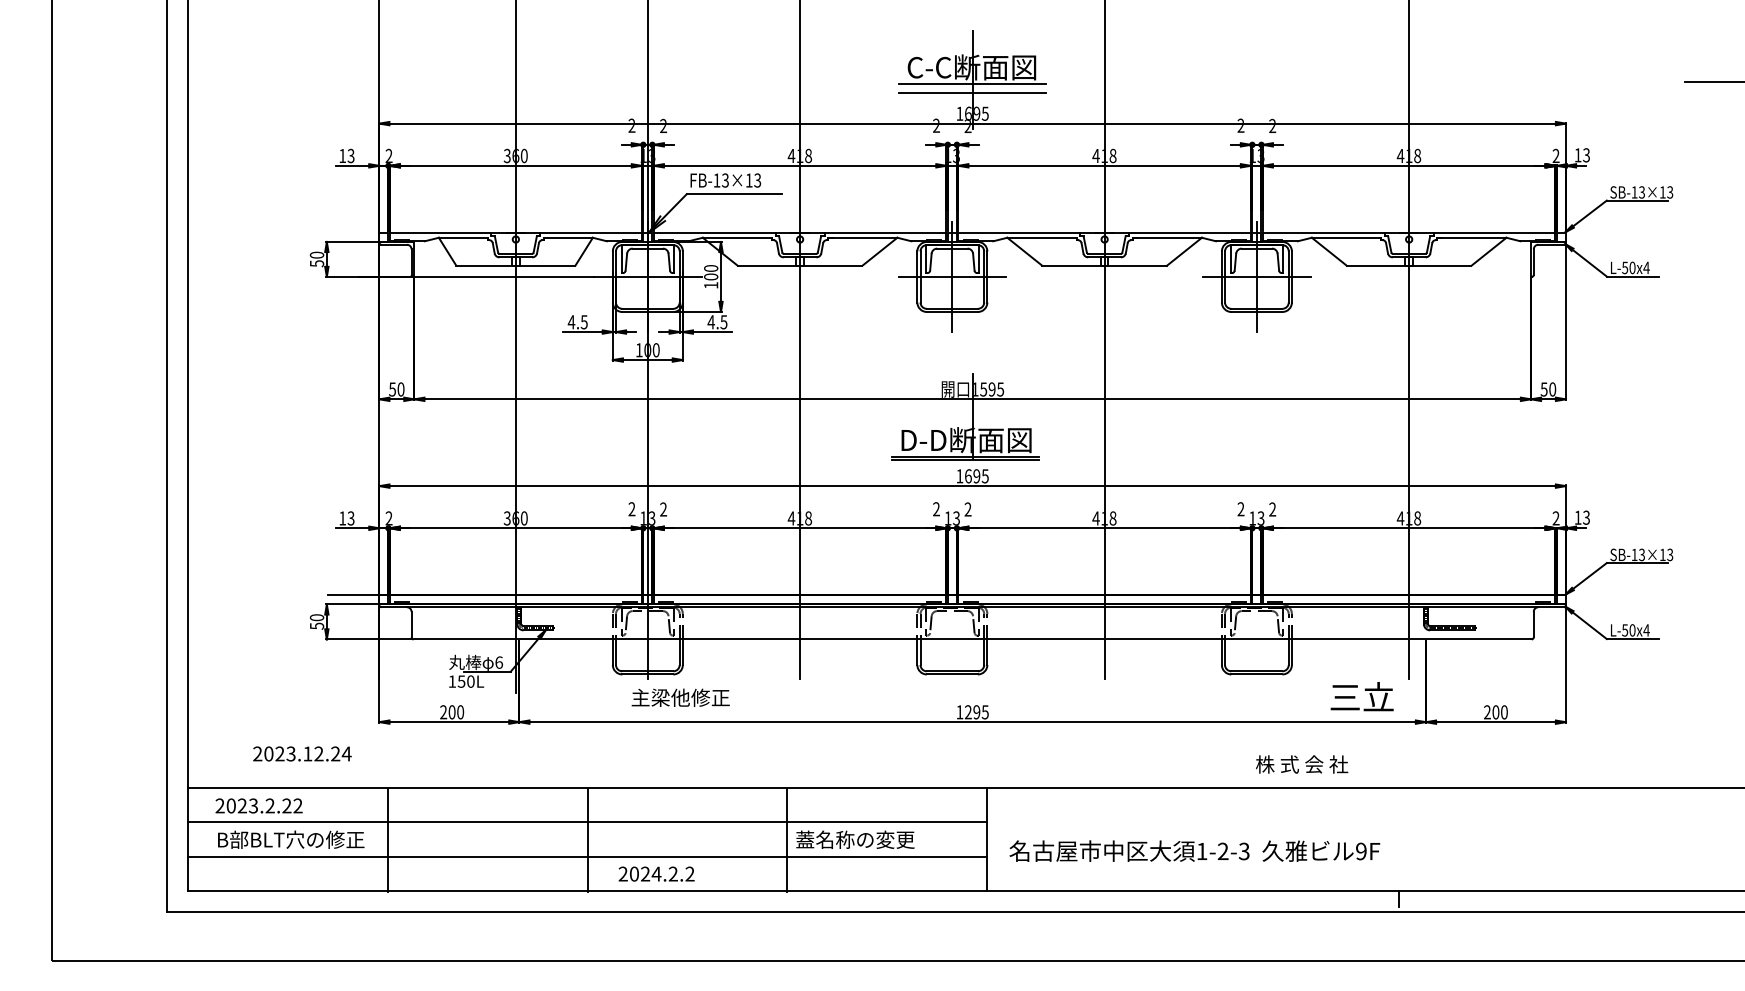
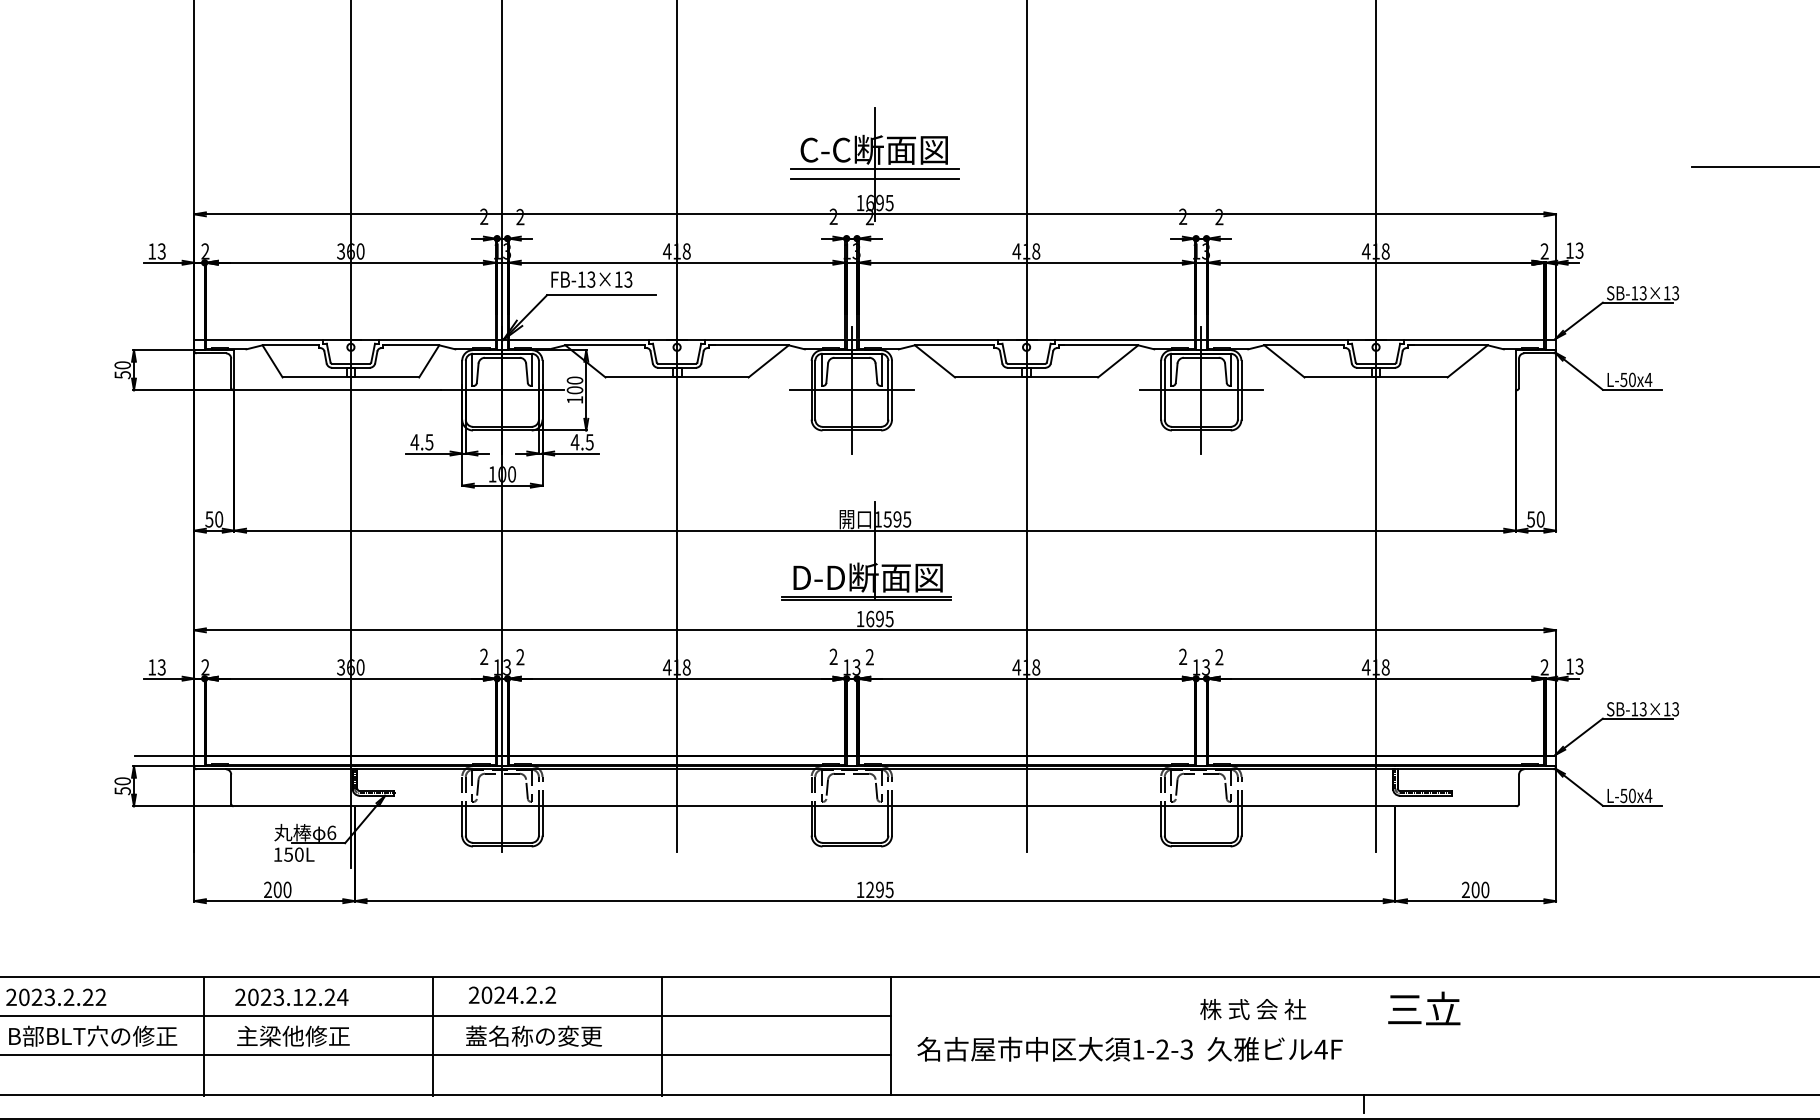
text: (1361, 696) -> (1423, 1008), moved
text: (680, 697) -> (293, 1035), moved
text: (302, 753) -> (291, 996), moved
text: (1302, 764) -> (1253, 1009), moved
text: (855, 839) -> (534, 1035), moved
text: (1361, 851) -> (1321, 1049), 9F -> 4F
text: (656, 873) -> (512, 994), moved

